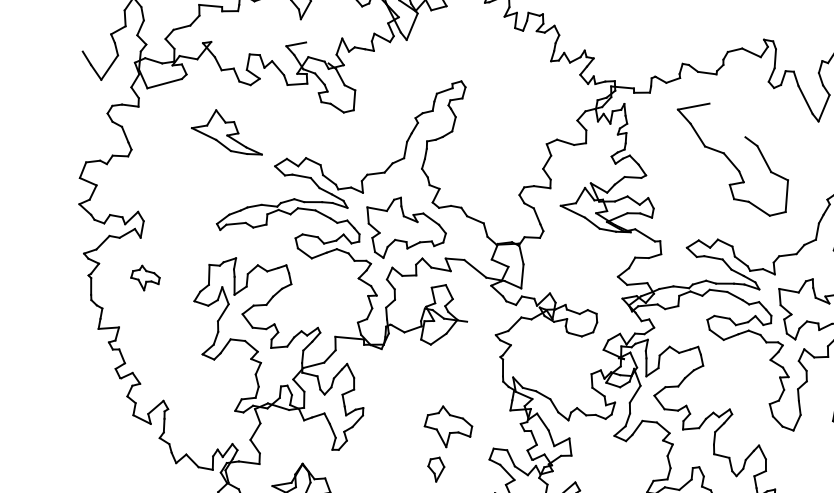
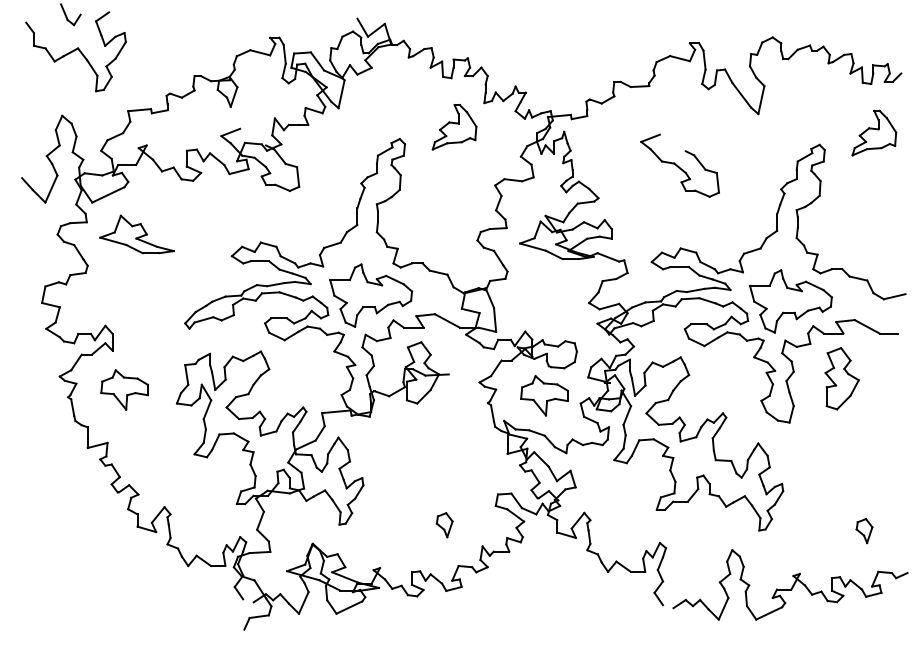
part: (517, 79) -> (454, 127), added
part: (228, 131) -> (136, 234), moved
part: (731, 157) -> (679, 165), size x0.62
part: (145, 277) -> (124, 389), size x1.67
part: (448, 427) -> (544, 395), moved

